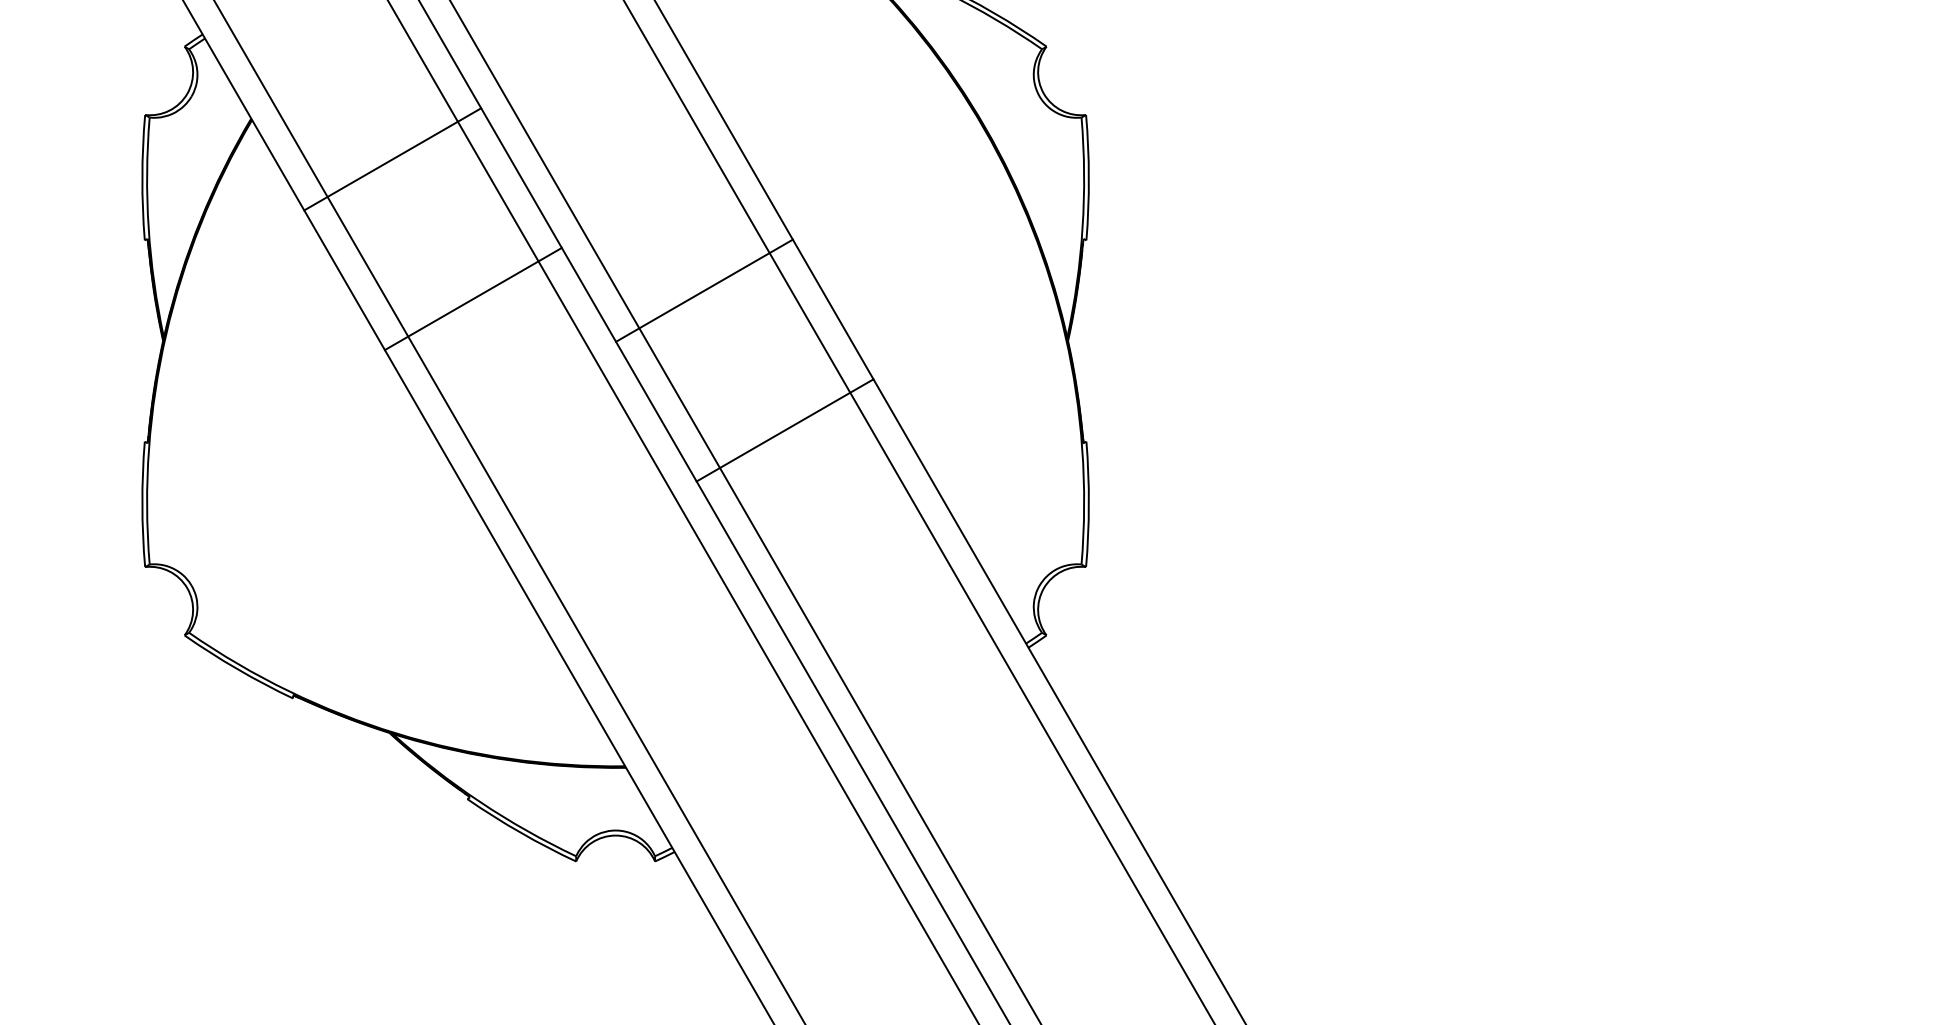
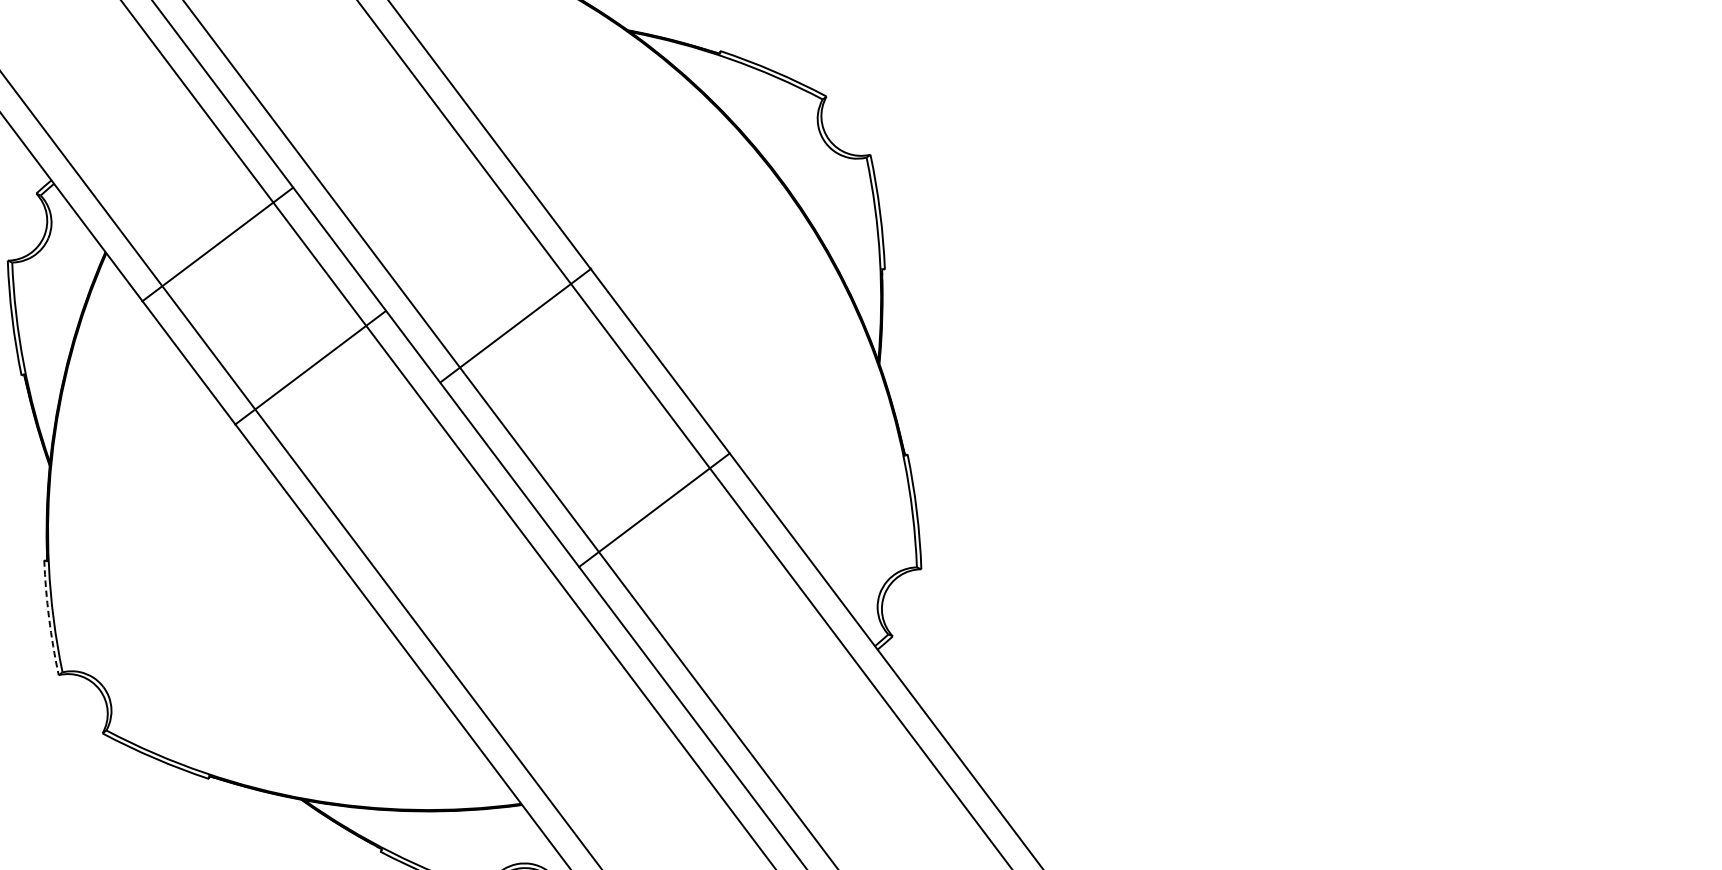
line: (392, 159) -> (217, 244), moved
line: (704, 290) -> (515, 325), moved
line: (472, 298) -> (309, 367), moved
line: (784, 430) -> (653, 510), moved
arc: (142, 504) -> (49, 618), solid -> dashed

